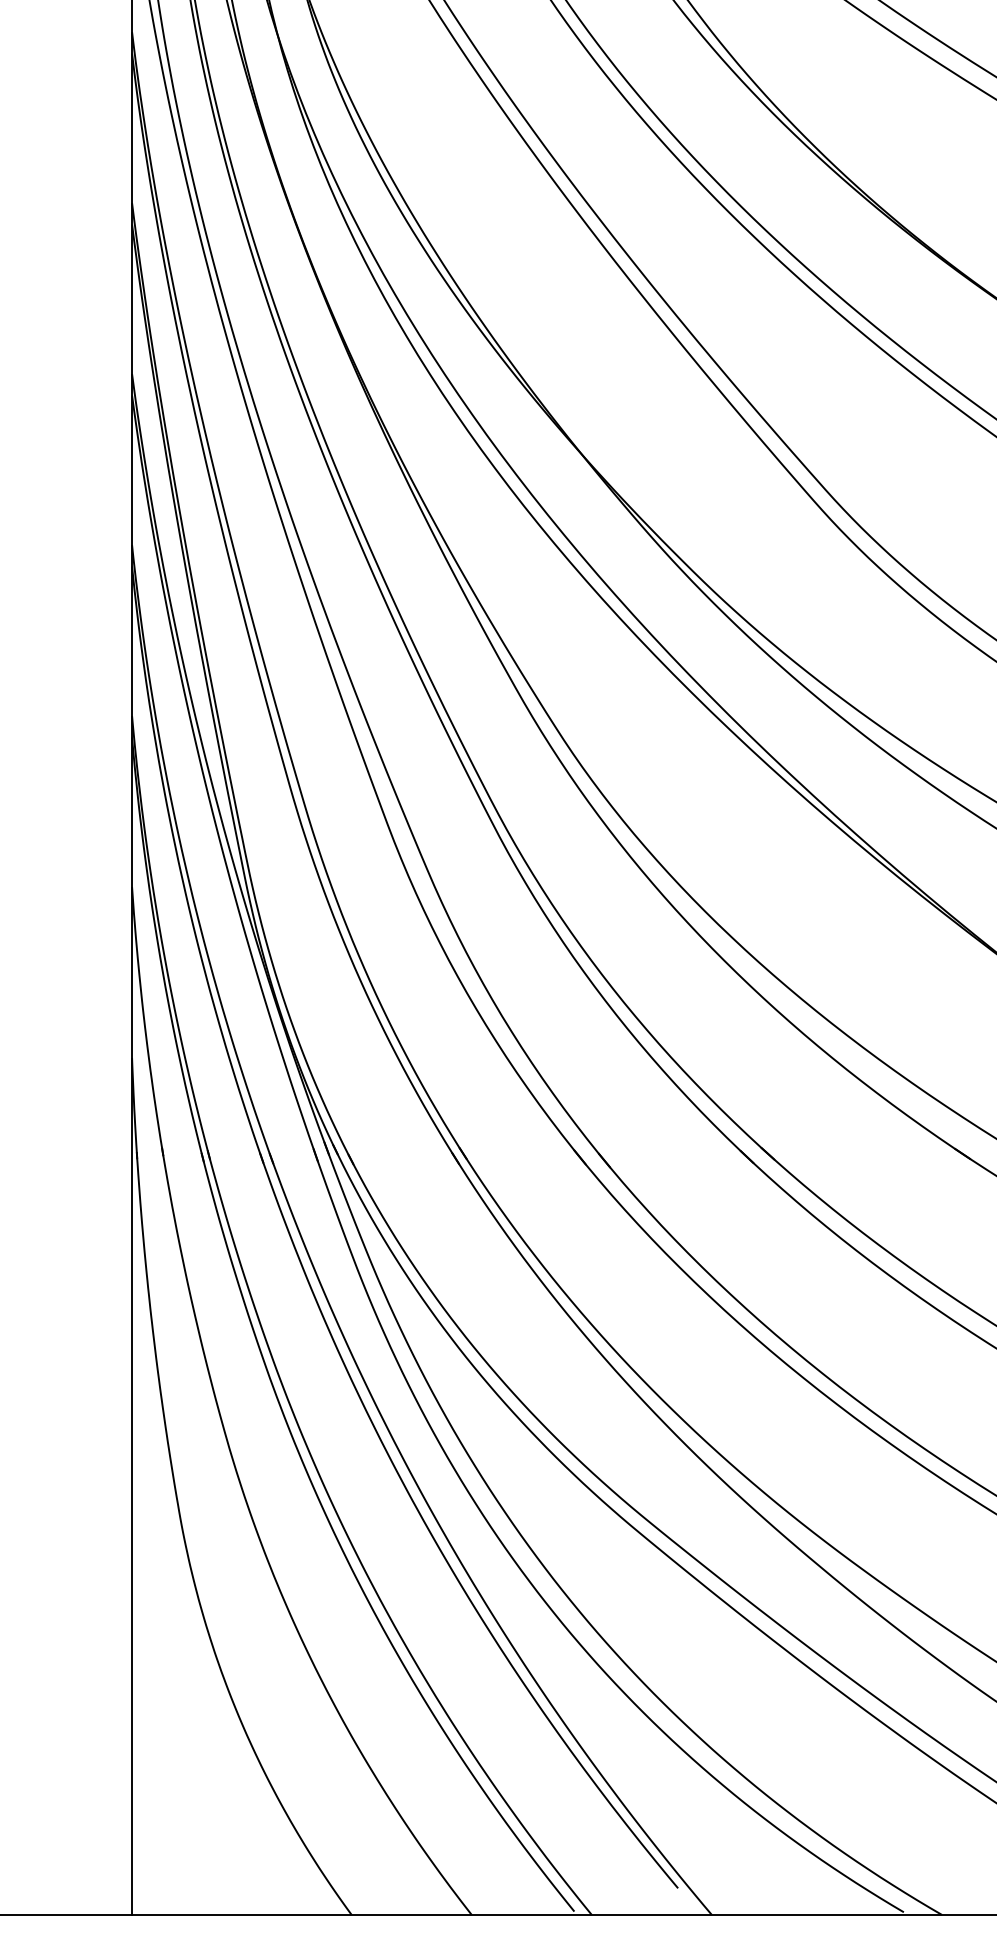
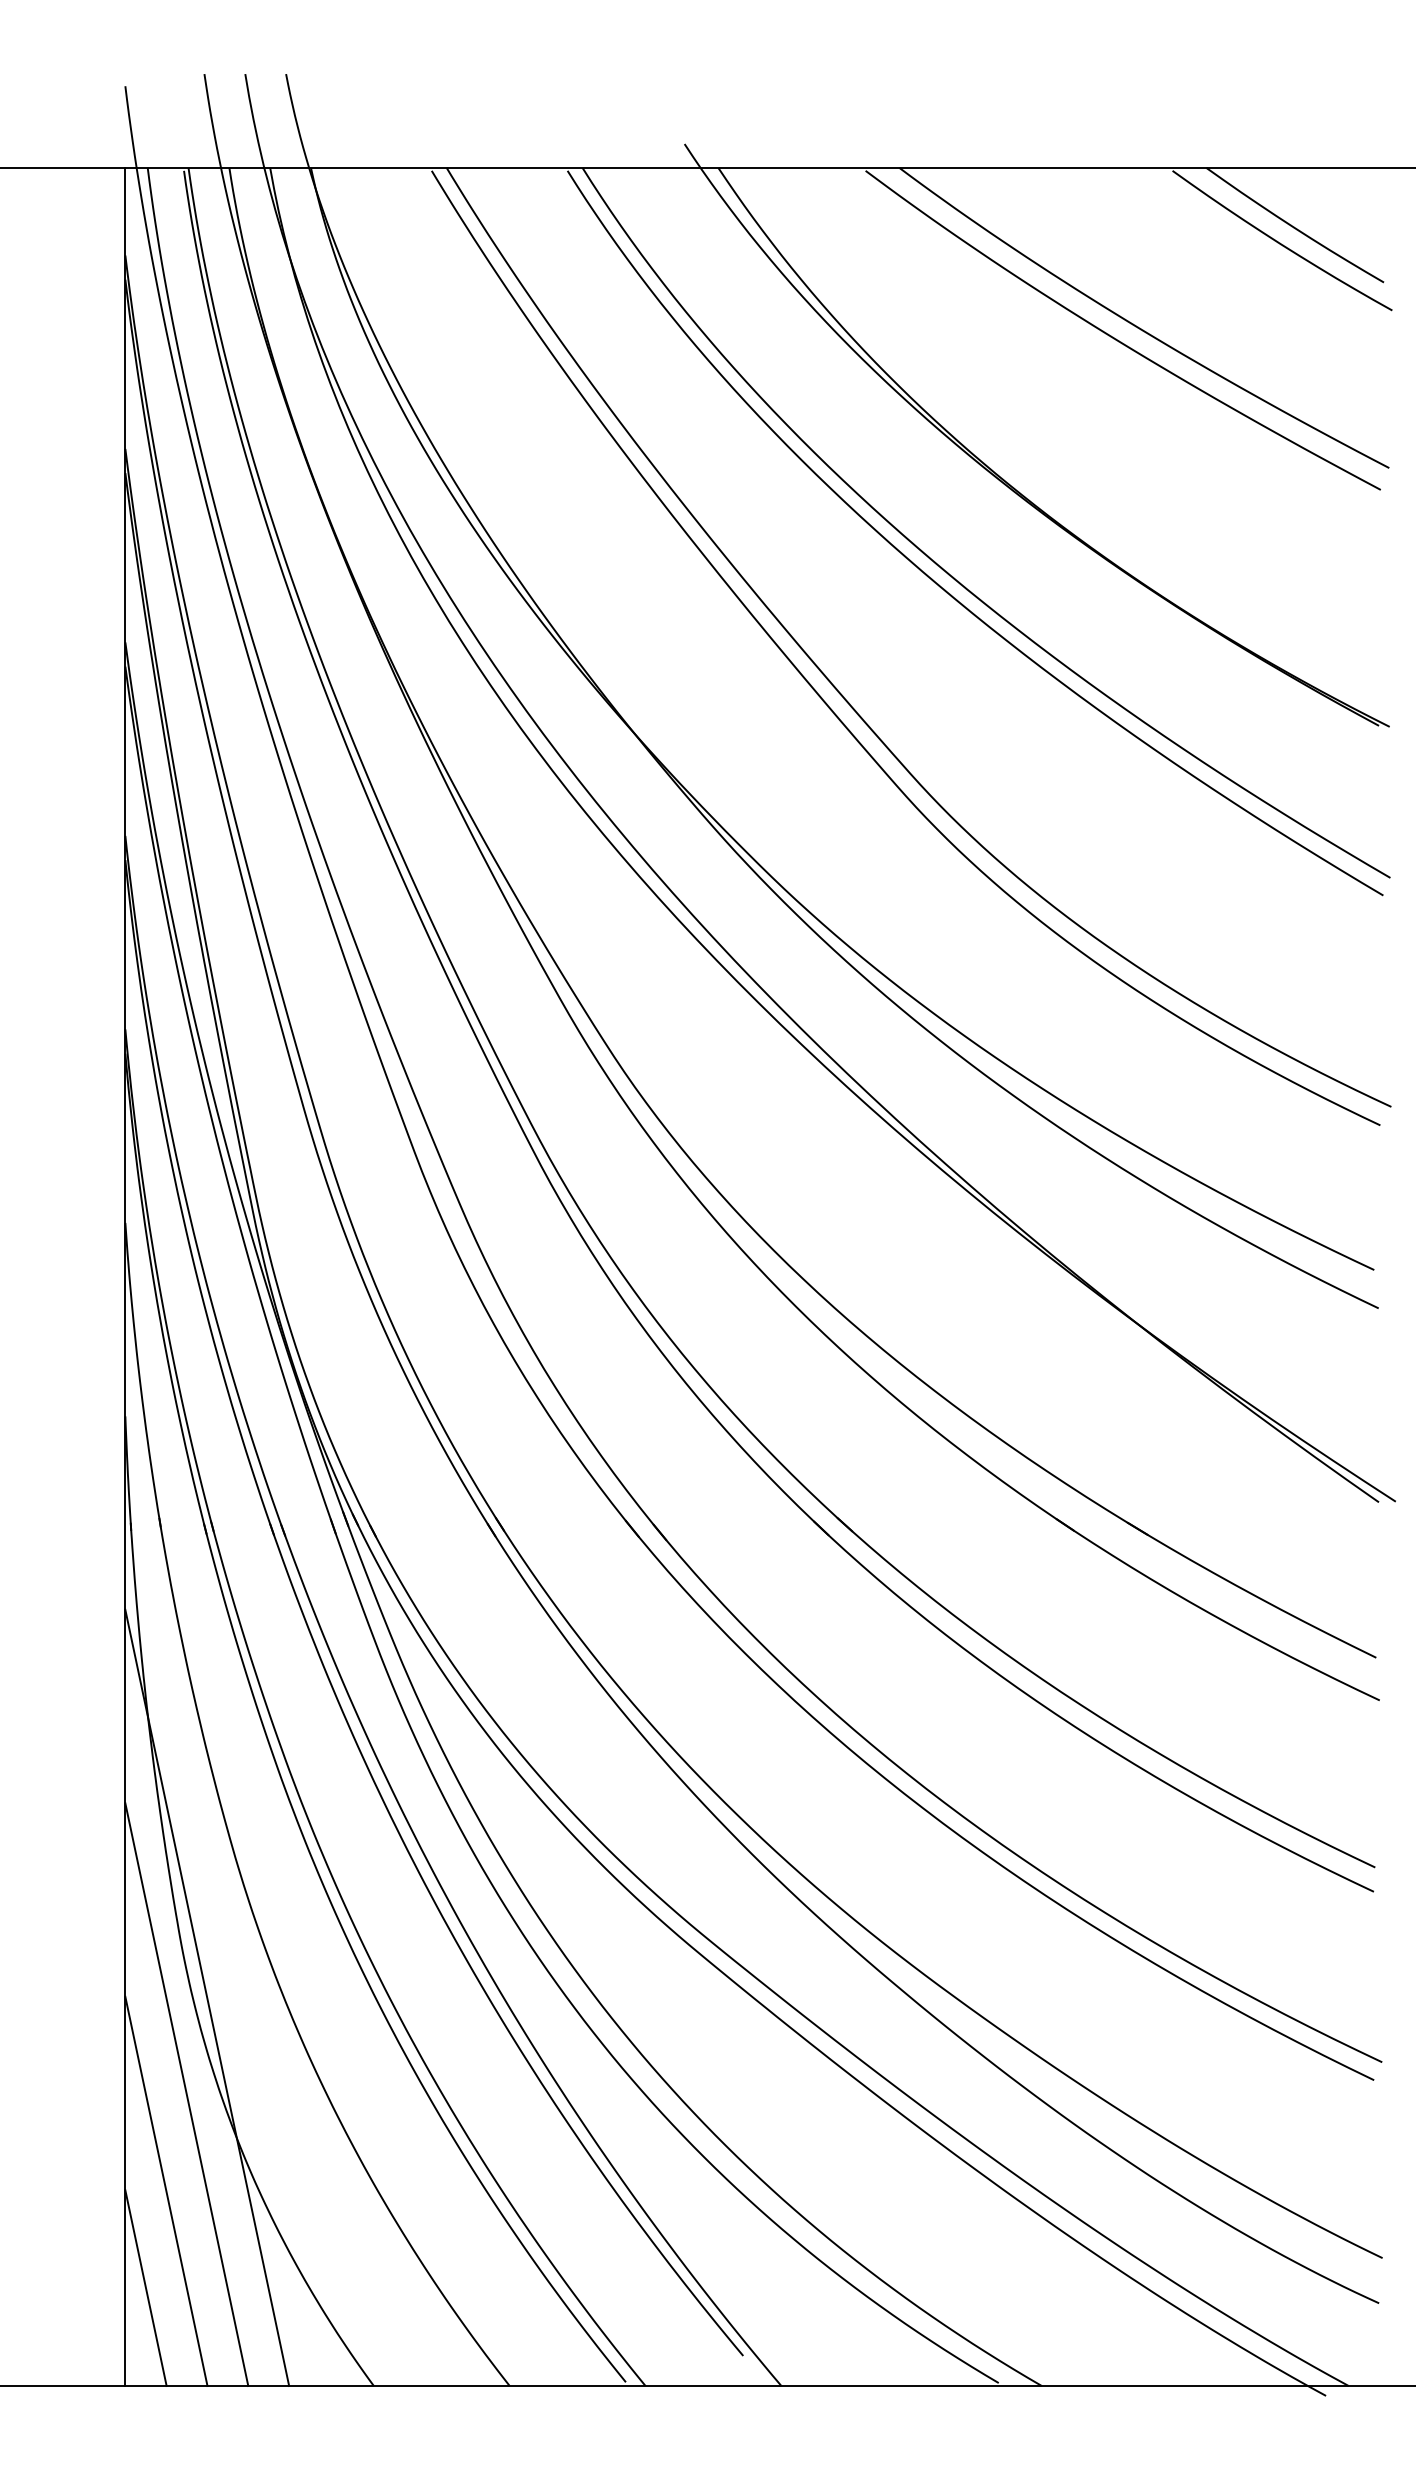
line: (204, 1571) -> (207, 1997), added
line: (186, 1657) -> (186, 2094), added
line: (168, 1742) -> (166, 2190), added
line: (149, 1827) -> (145, 2287), added

